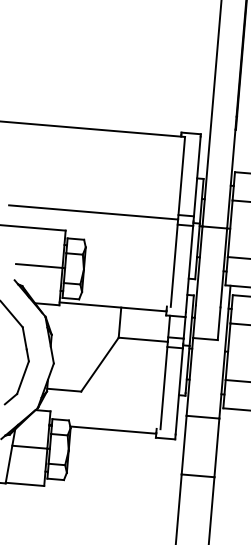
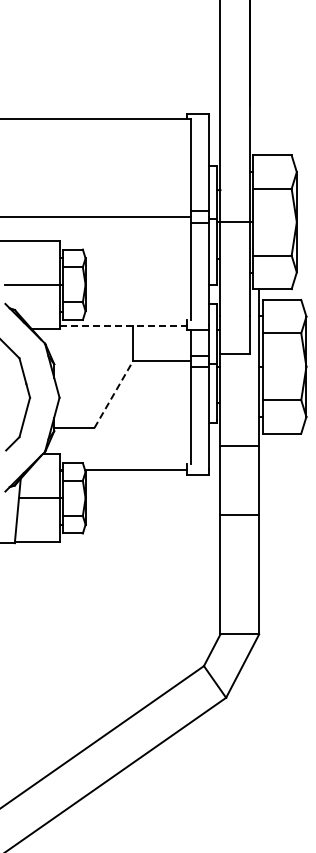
line: (113, 306) -> (123, 325), solid -> dashed
line: (99, 364) -> (113, 394), solid -> dashed

